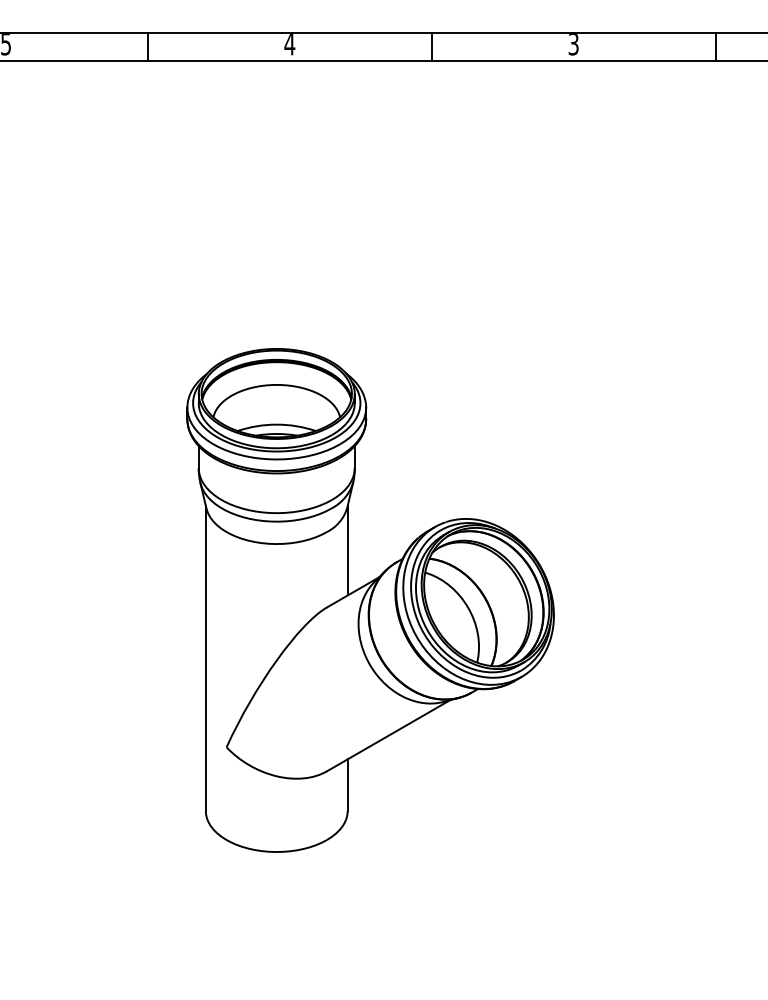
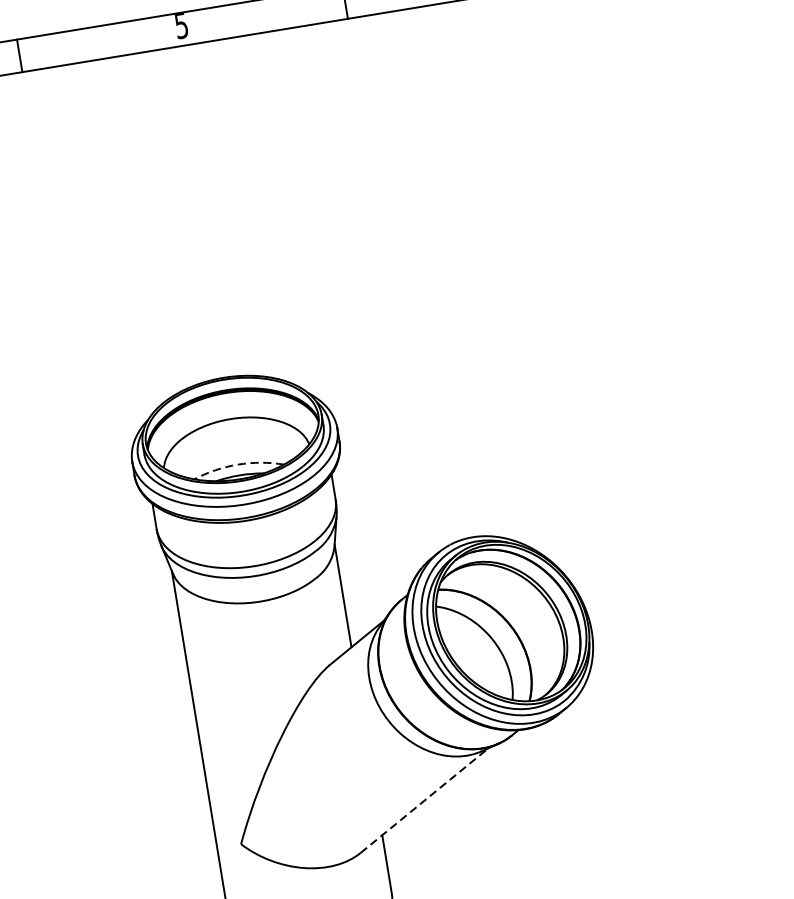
text: (289, 44) -> (181, 26), 4 -> 5
arc: (276, 424) -> (237, 464), solid -> dashed
line: (388, 735) -> (424, 800), solid -> dashed

